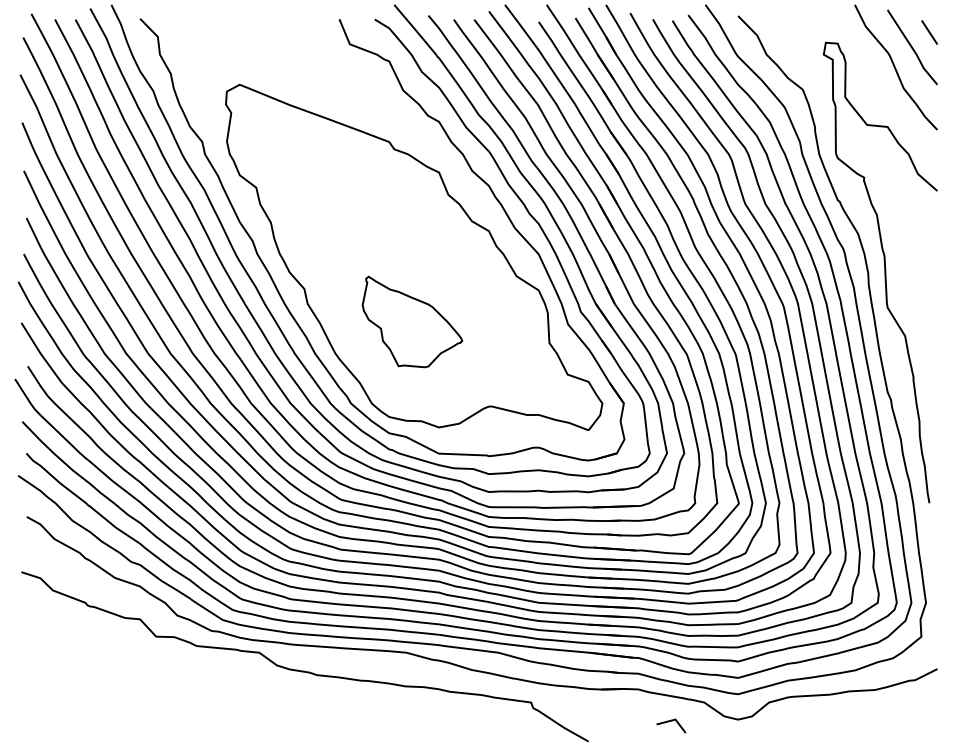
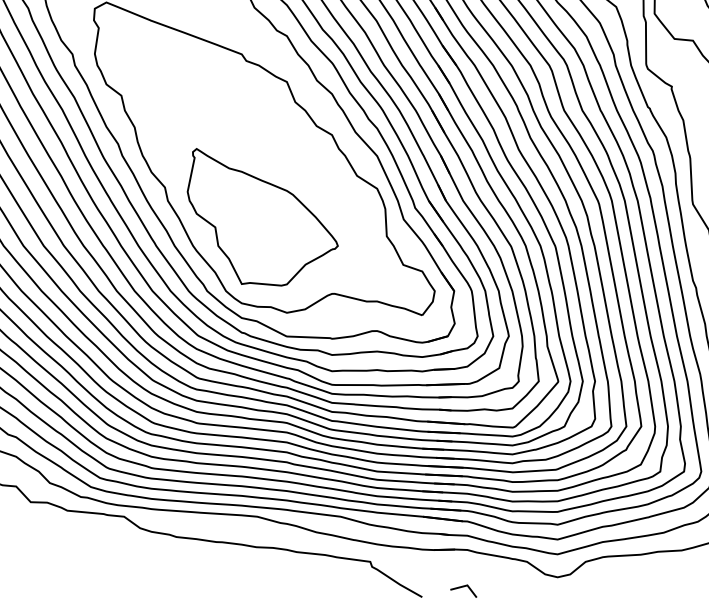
part: (412, 321) -> (262, 216), size x1.67
line: (669, 722) -> (462, 588), moved

